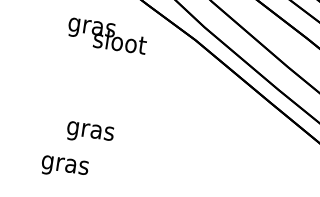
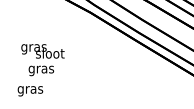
text: (106, 36) -> (42, 51), moved

